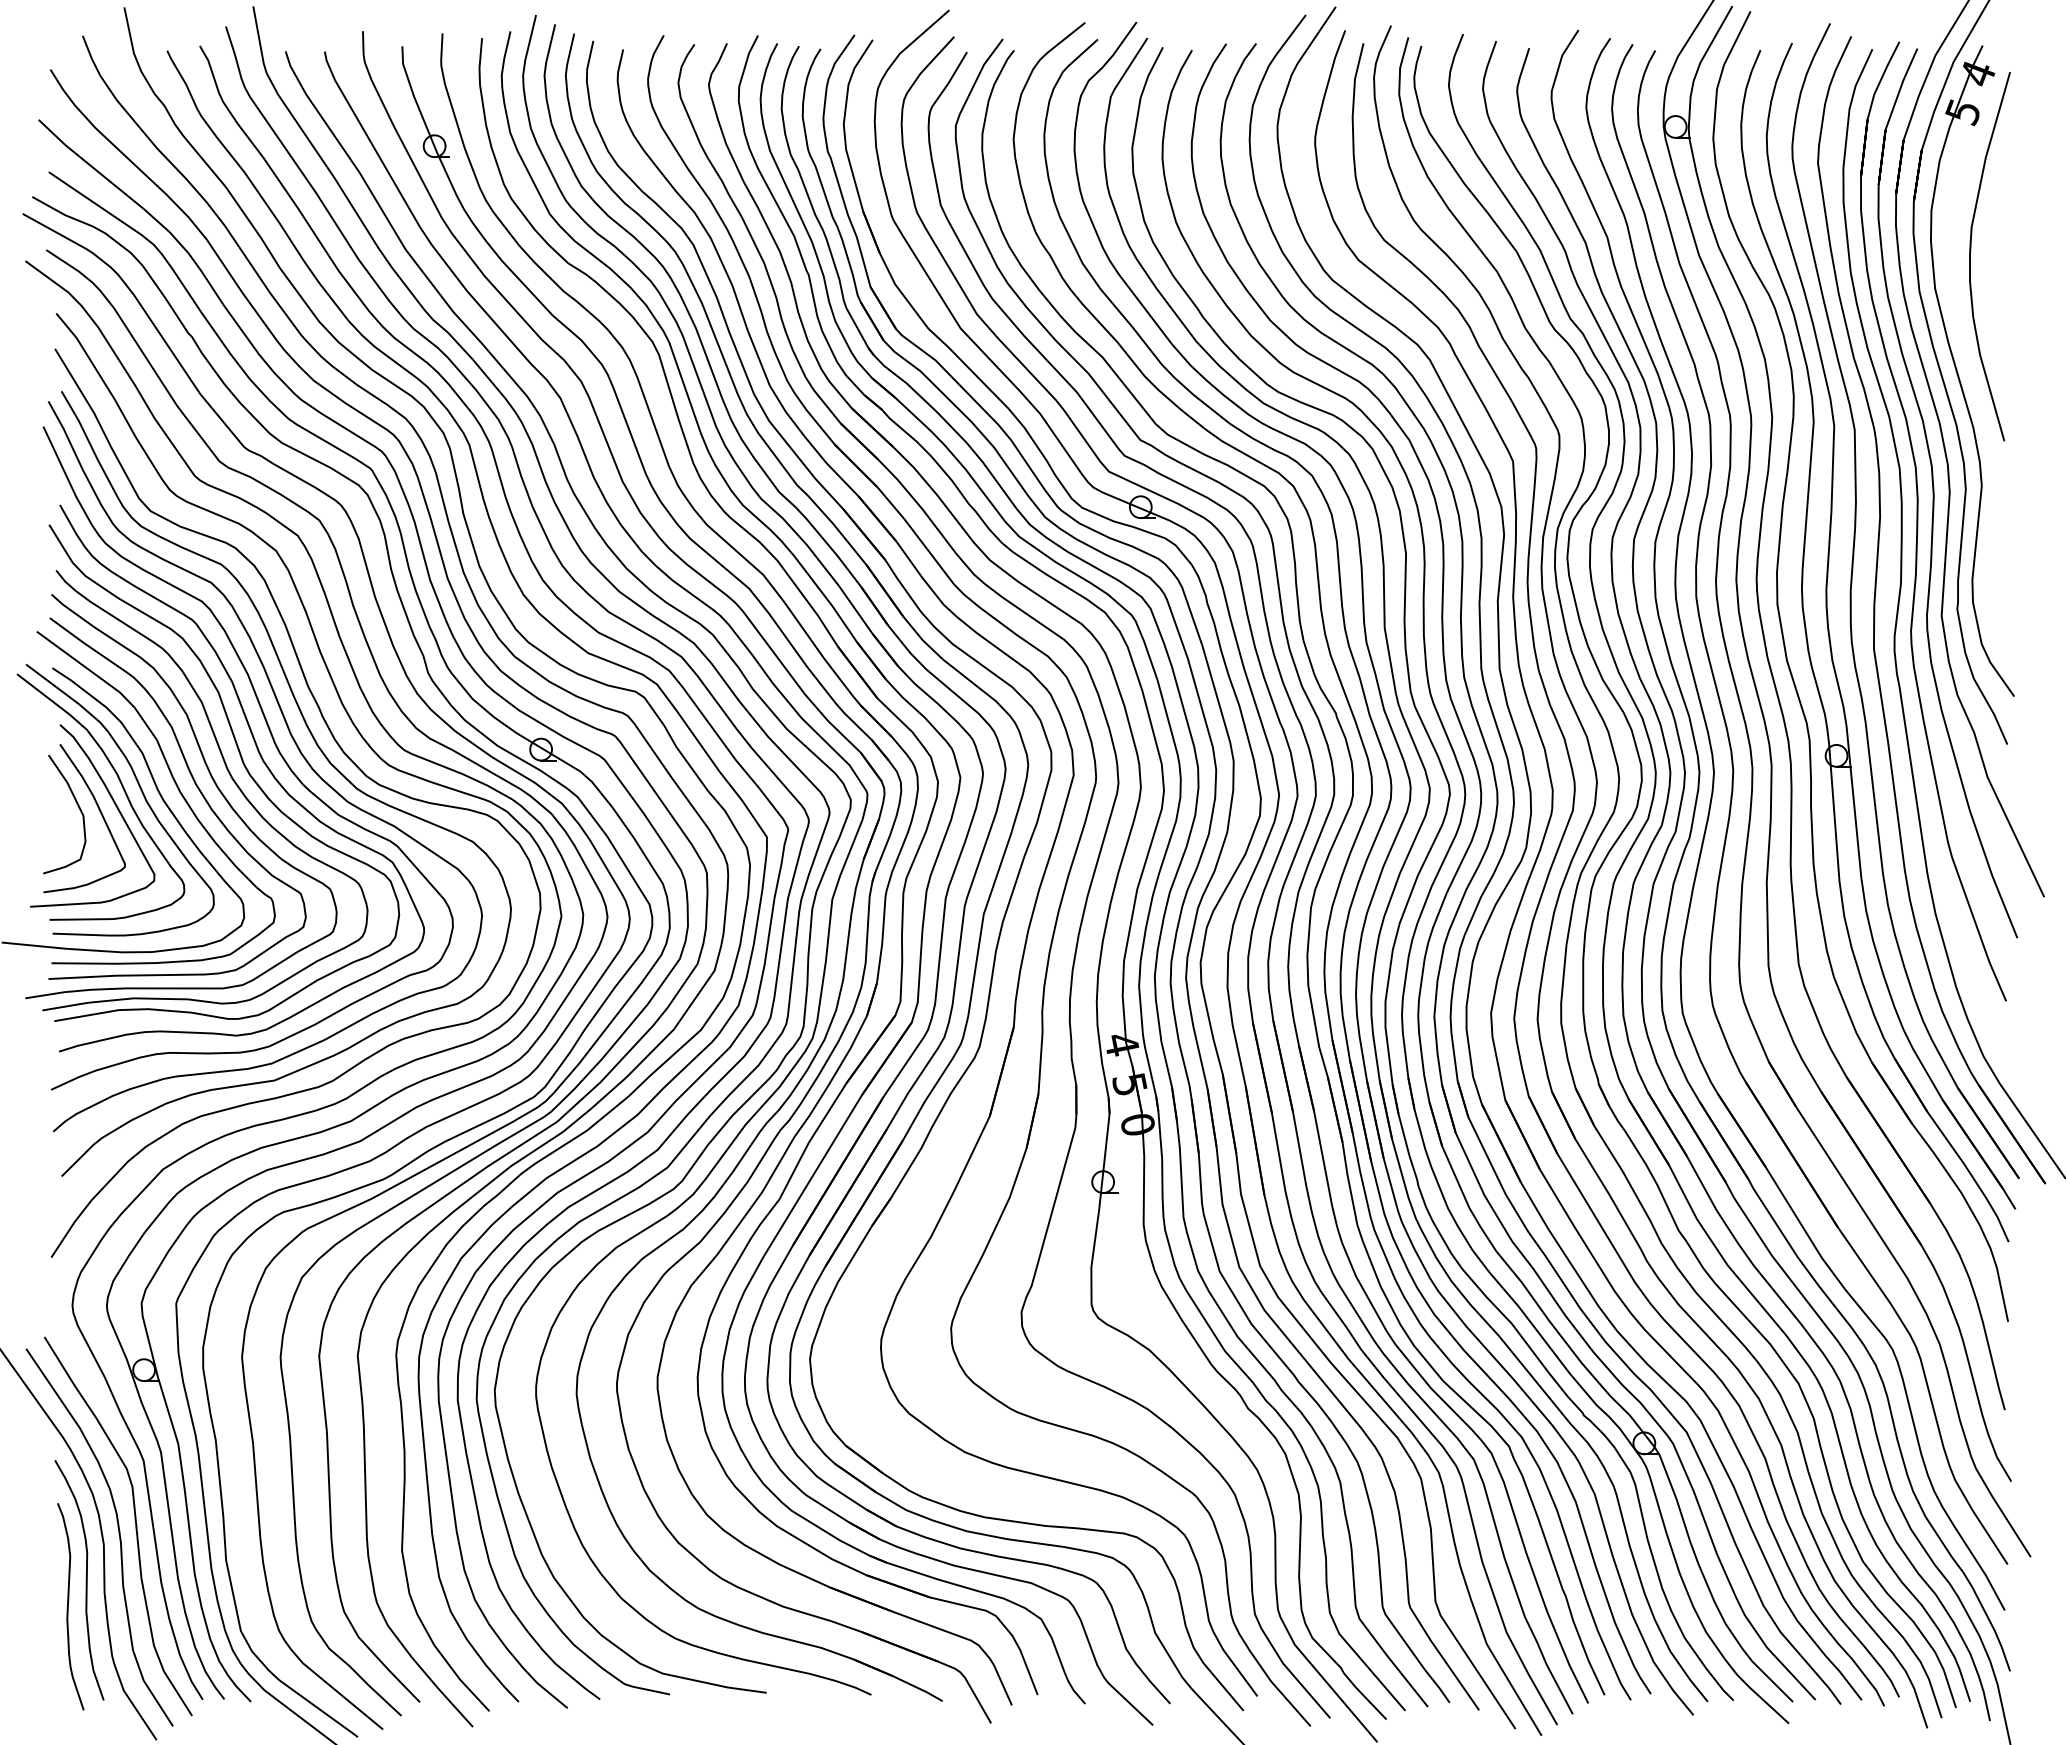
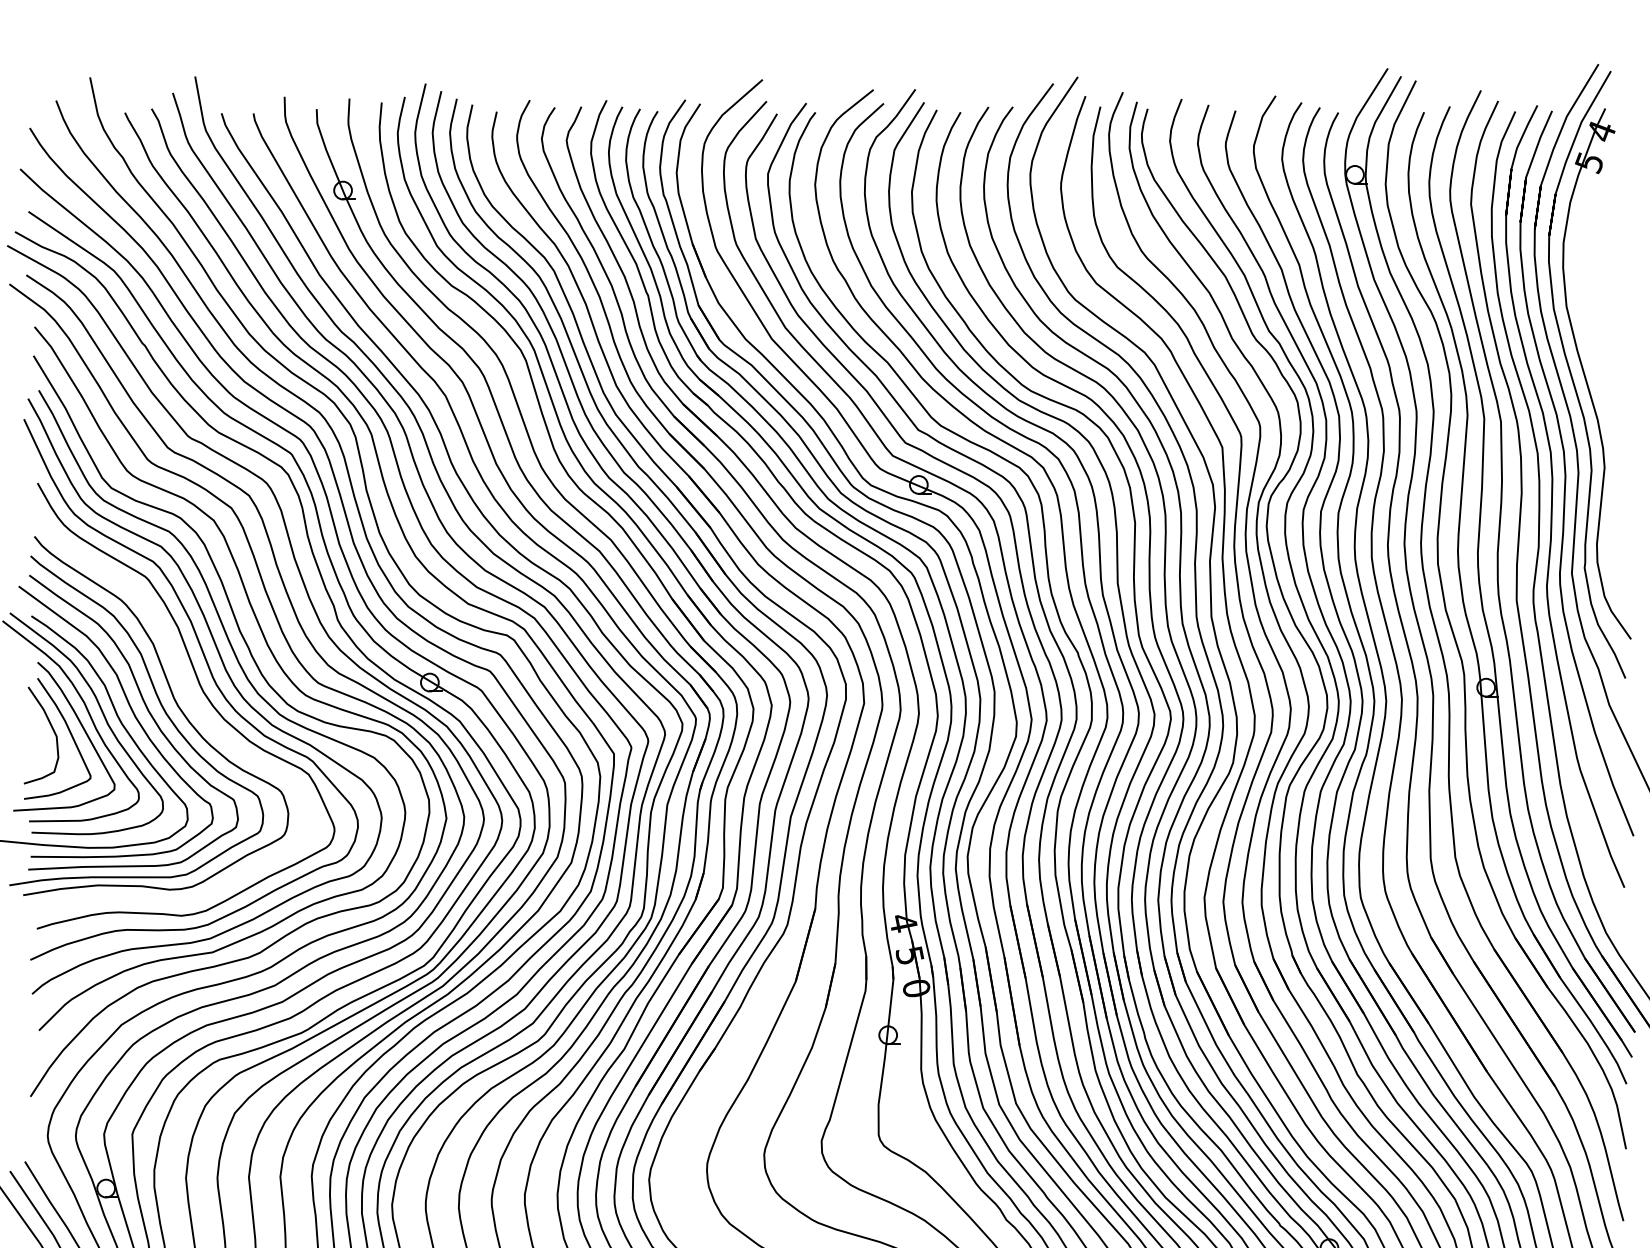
curve: (1971, 251) -> (1596, 276), removed
curve: (242, 763) -> (186, 693), removed

